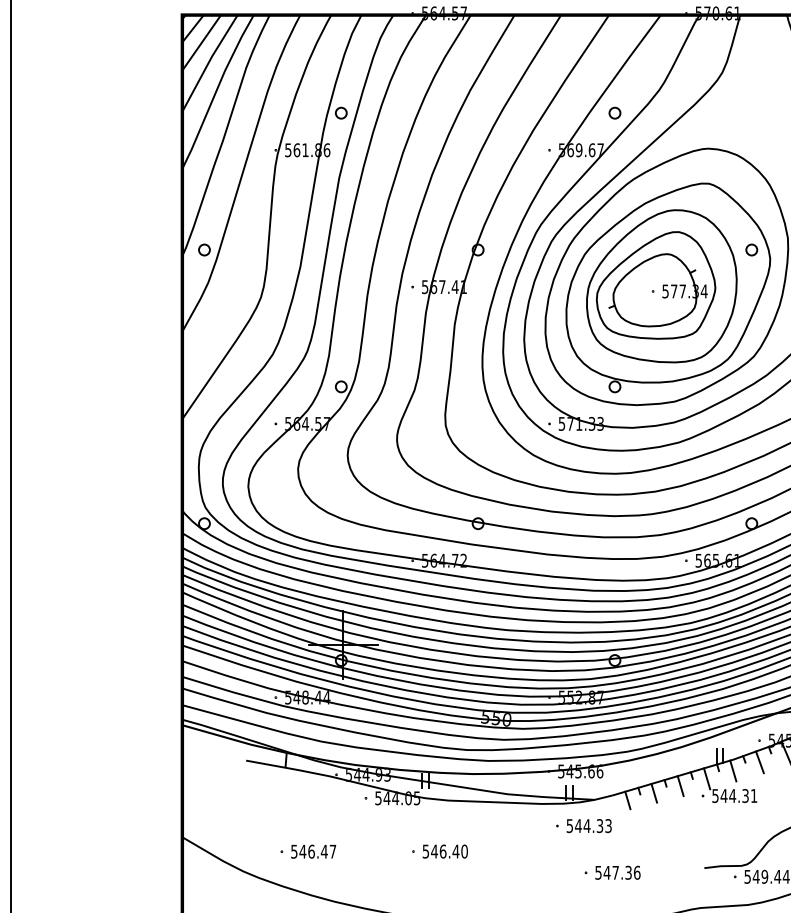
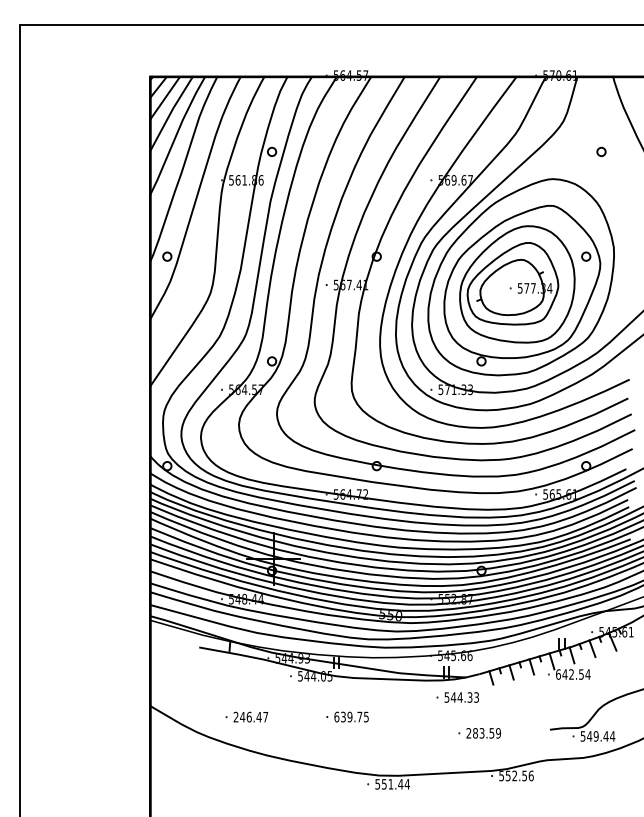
part: (614, 112) -> (601, 151), moved
text: (735, 795) -> (573, 674), 544.31 -> 642.54
text: (293, 850) -> (235, 716), 546.47 -> 246.47
text: (445, 850) -> (351, 716), 546.40 -> 639.75
text: (617, 873) -> (483, 733), 547.36 -> 283.59

